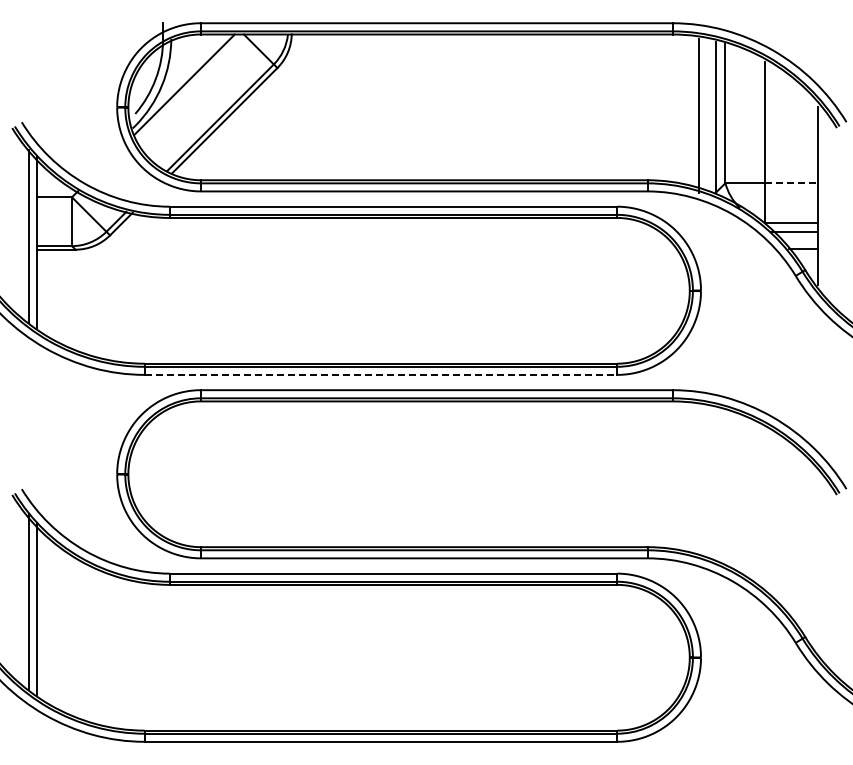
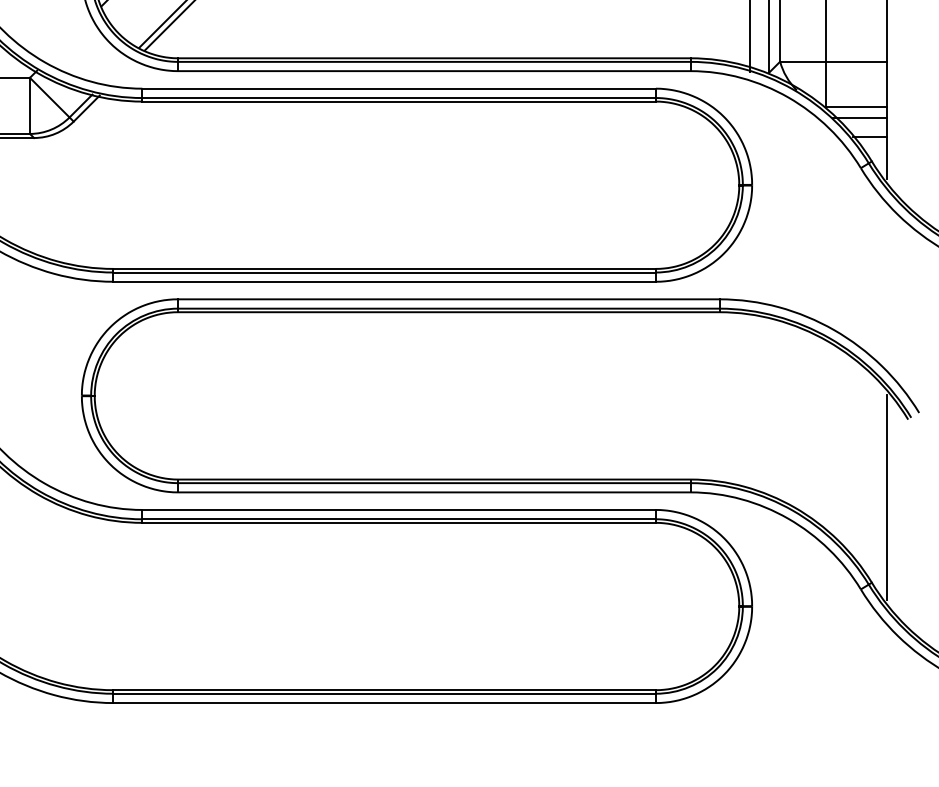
line: (791, 183) -> (856, 62), dashed -> solid
line: (381, 374) -> (385, 281), dashed -> solid
line: (818, 562) -> (887, 497), added

